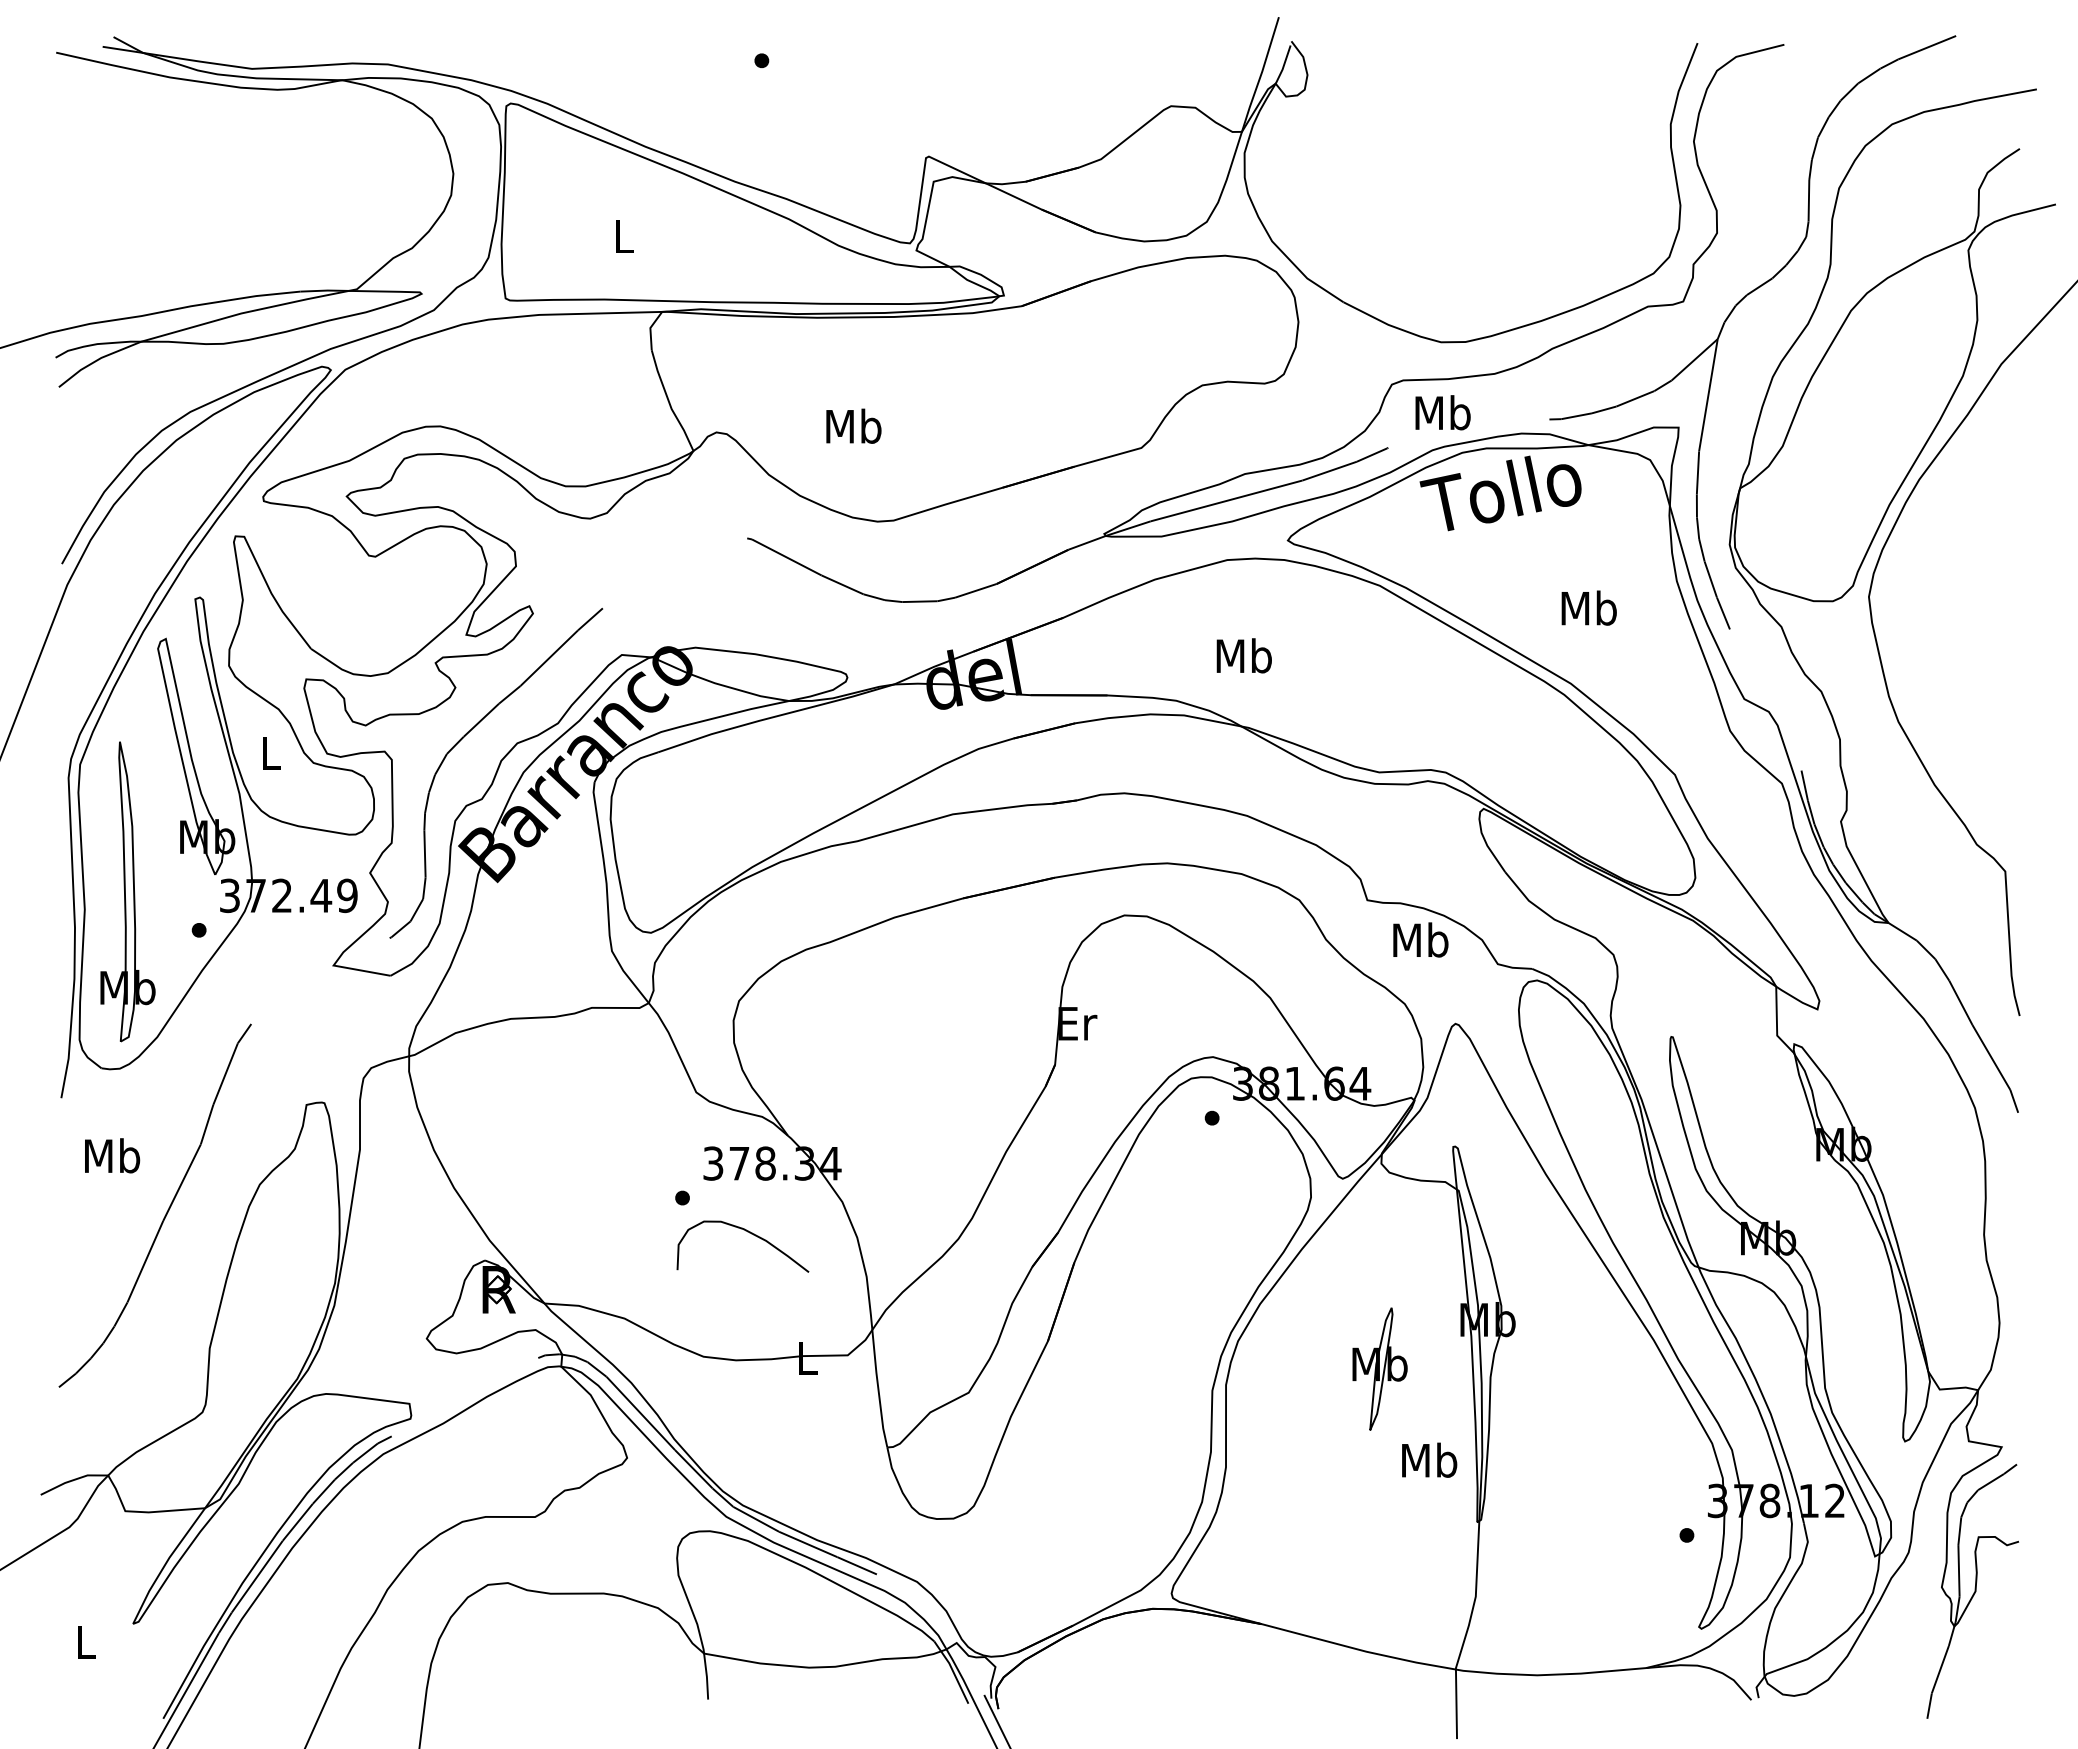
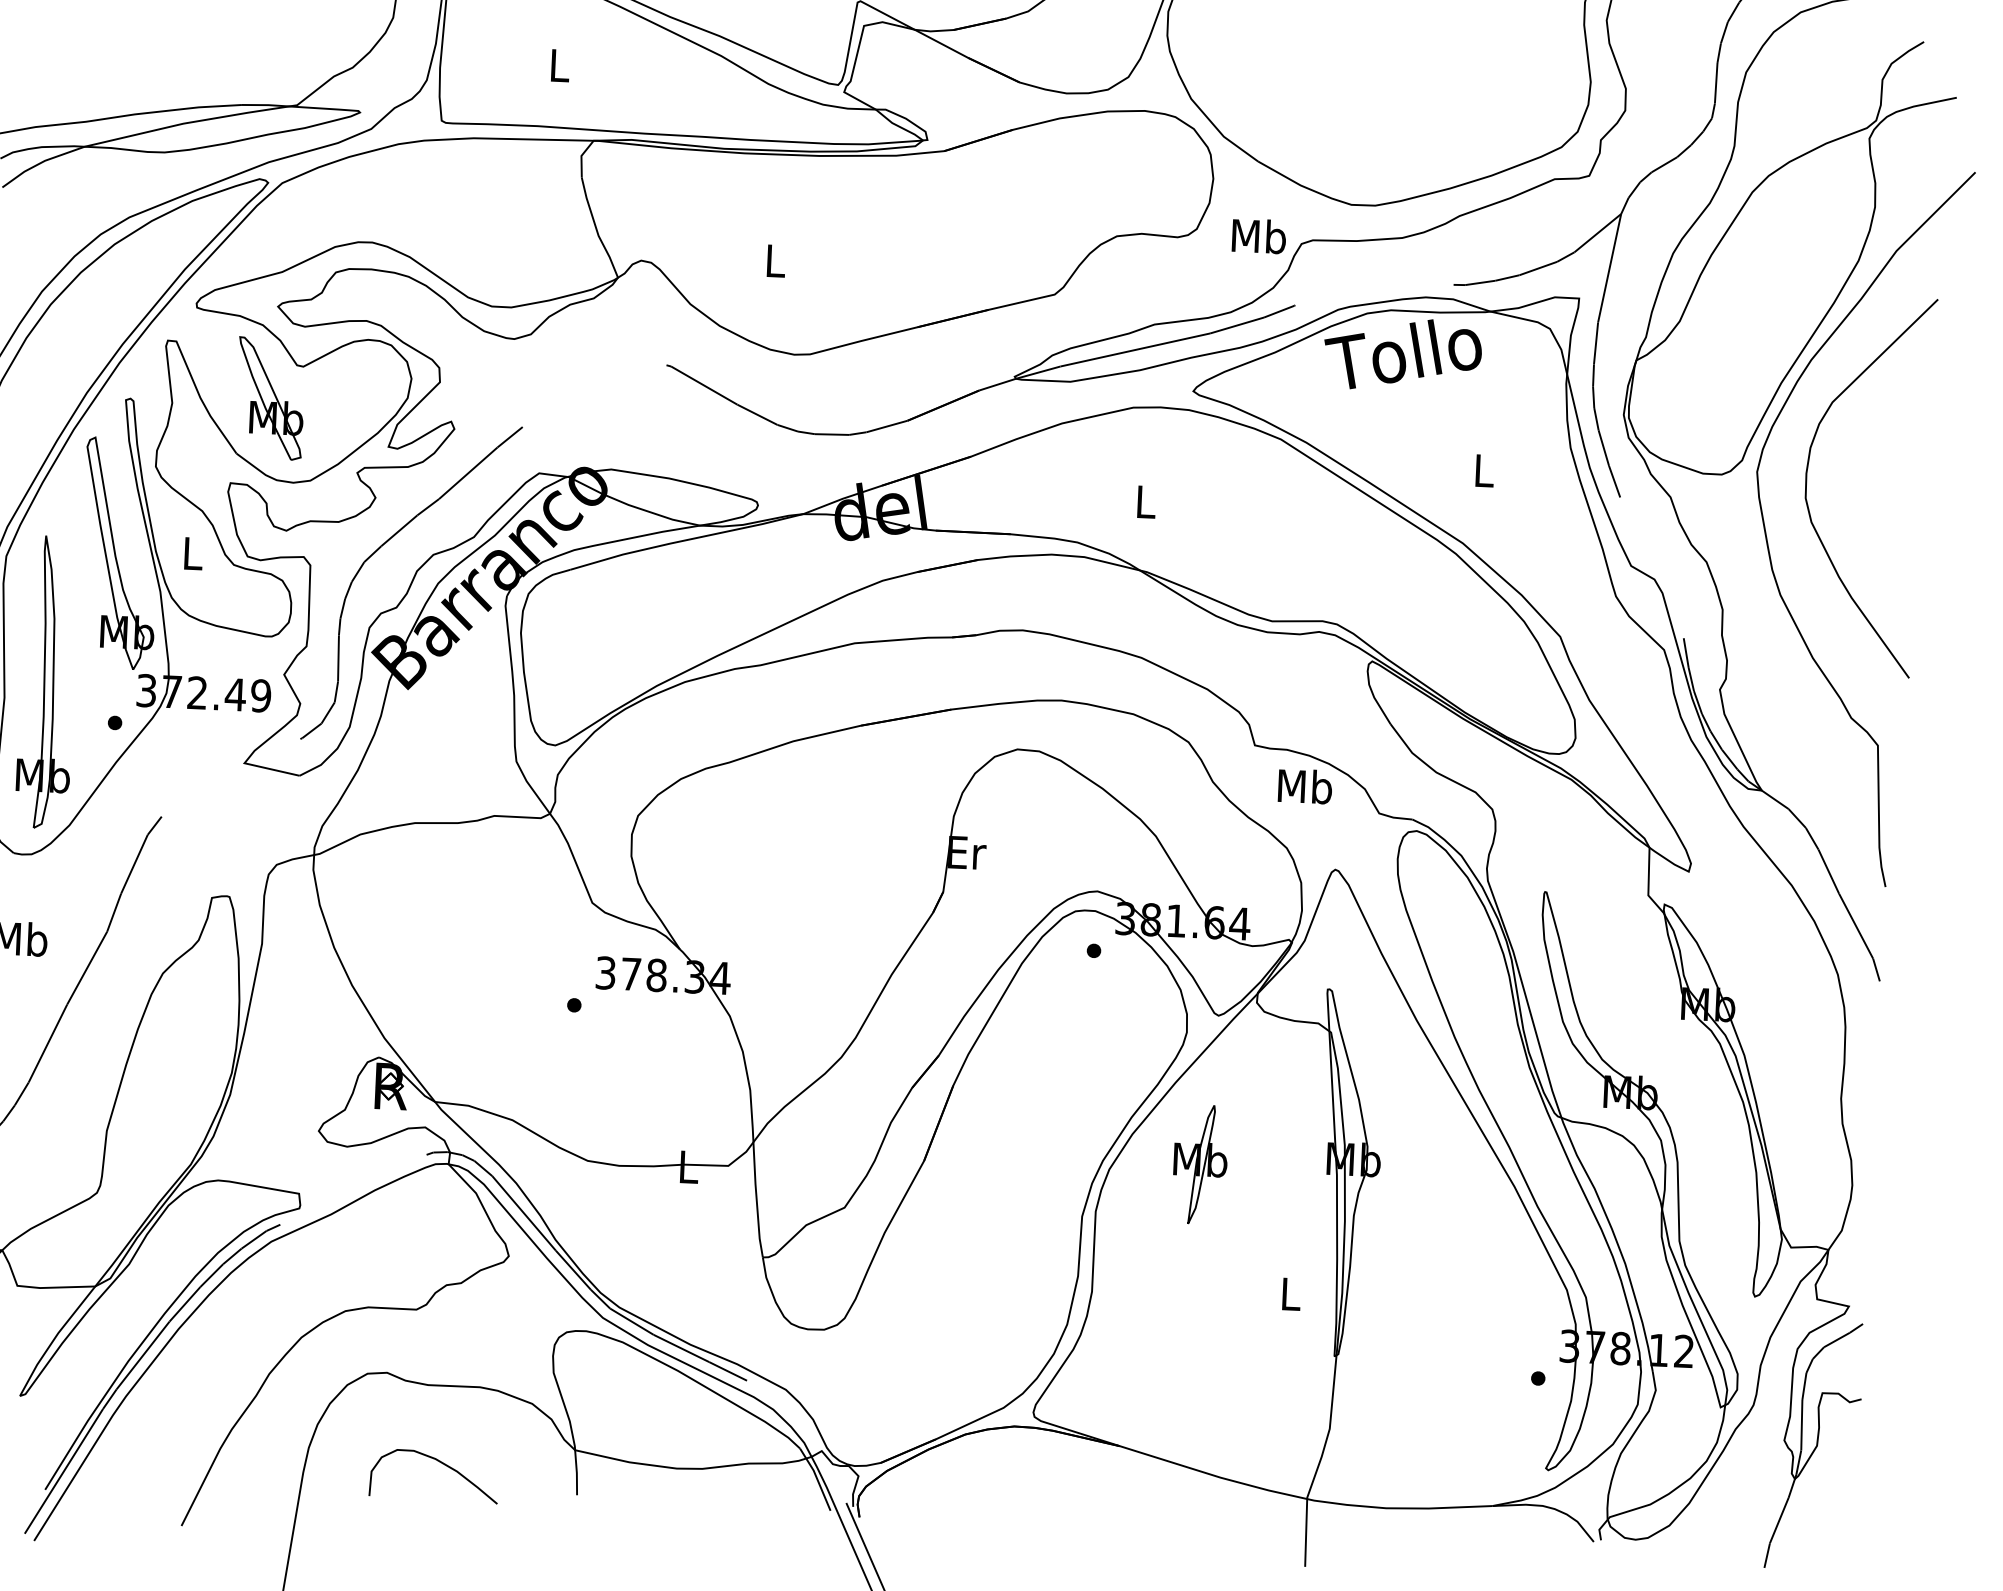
text: (1442, 412) -> (1258, 235), moved
text: (853, 425) -> (775, 259), Mb -> L
part: (342, 590) -> (269, 398), added
curve: (1920, 606) -> (1806, 483), added
text: (1588, 607) -> (1483, 469), Mb -> L
text: (1243, 655) -> (1145, 501), Mb -> L
curve: (749, 1233) -> (441, 1463), moved
part: (1379, 1368) -> (1199, 1164), moved
text: (1429, 1459) -> (1290, 1293), Mb -> L

